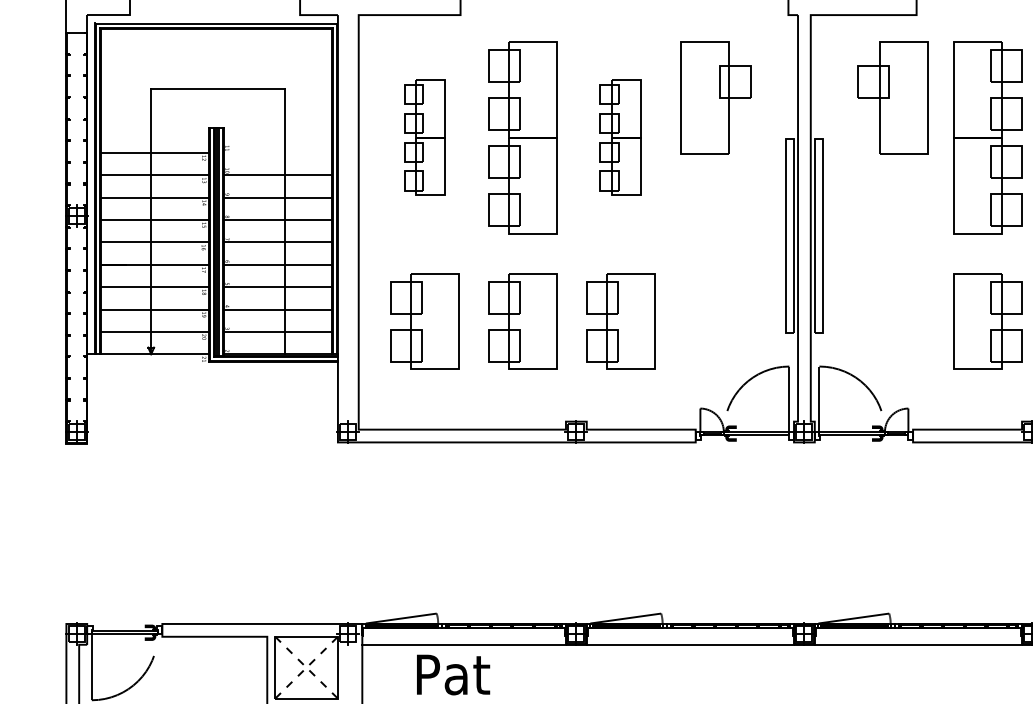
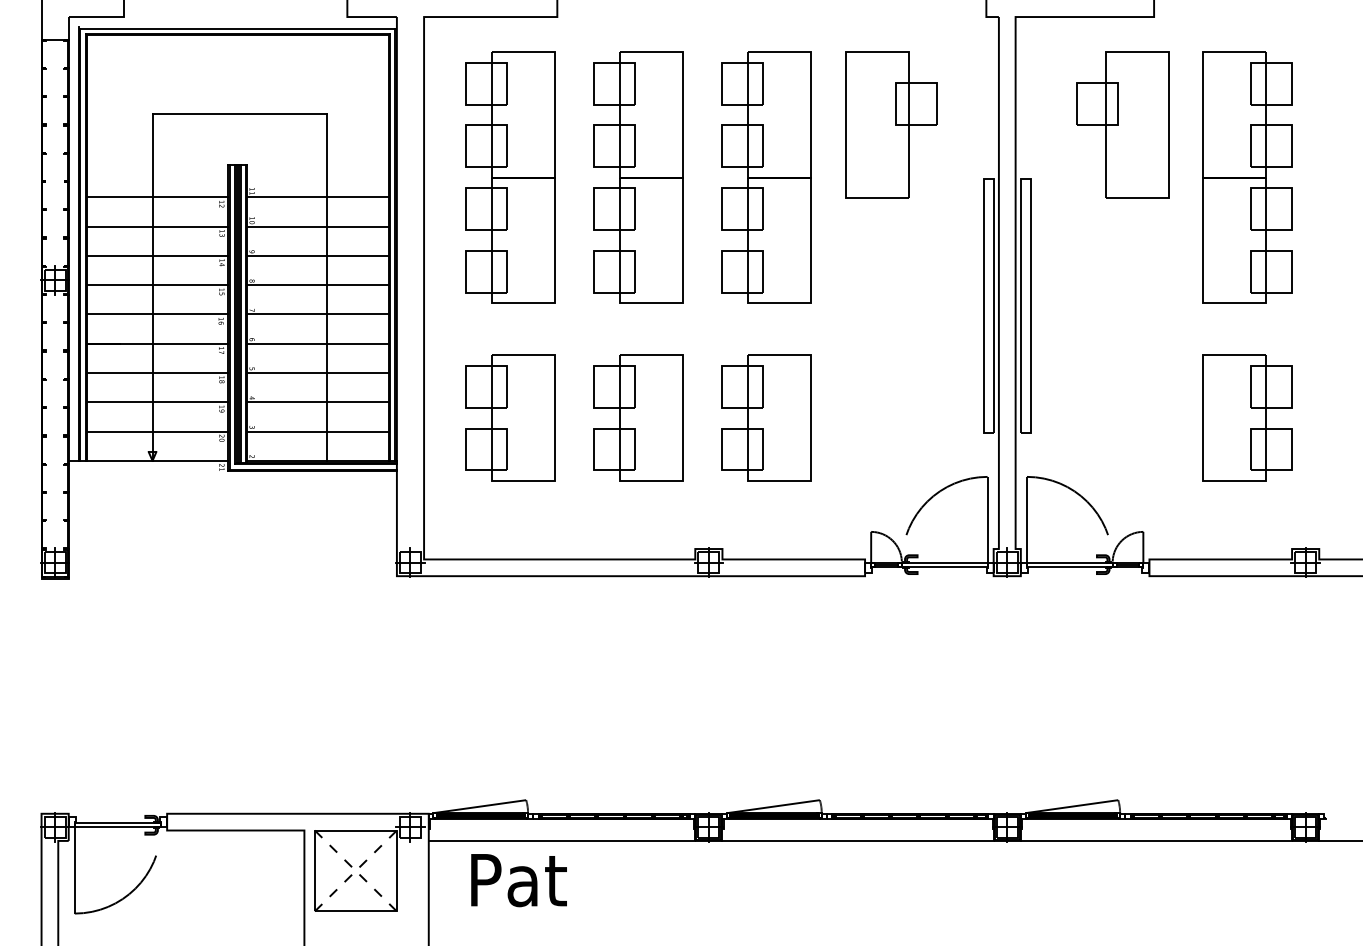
part: (424, 137) -> (510, 177), size x1.67
part: (620, 137) -> (766, 177), size x1.67
line: (277, 153) -> (317, 197), added
text: (453, 674) -> (518, 880), moved

